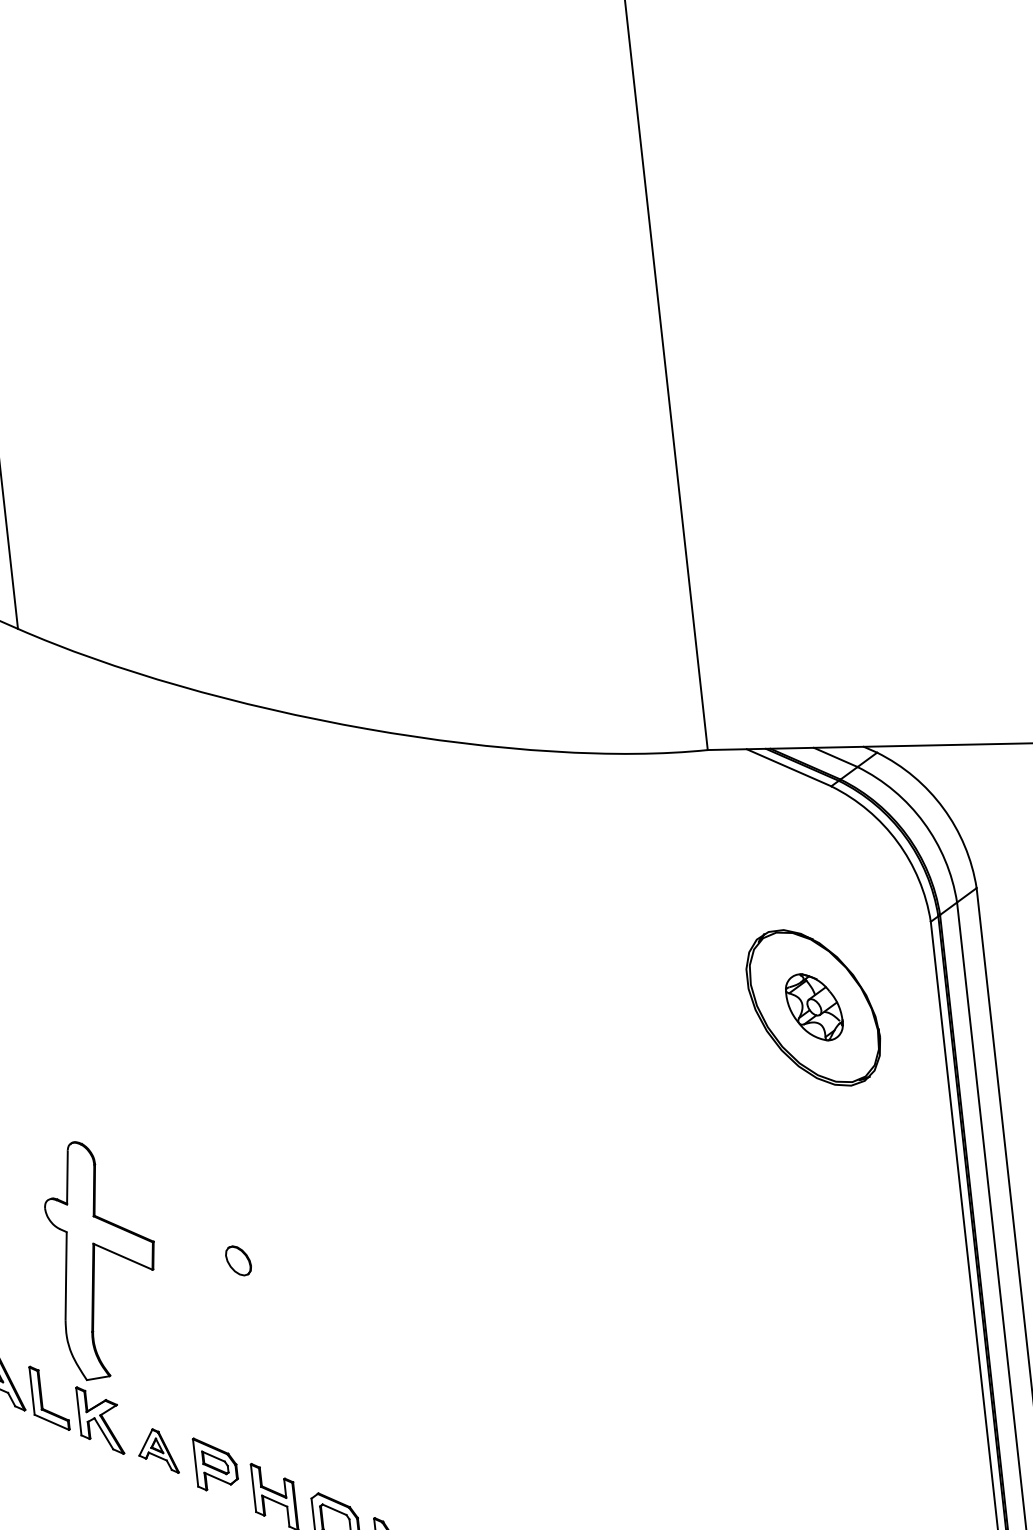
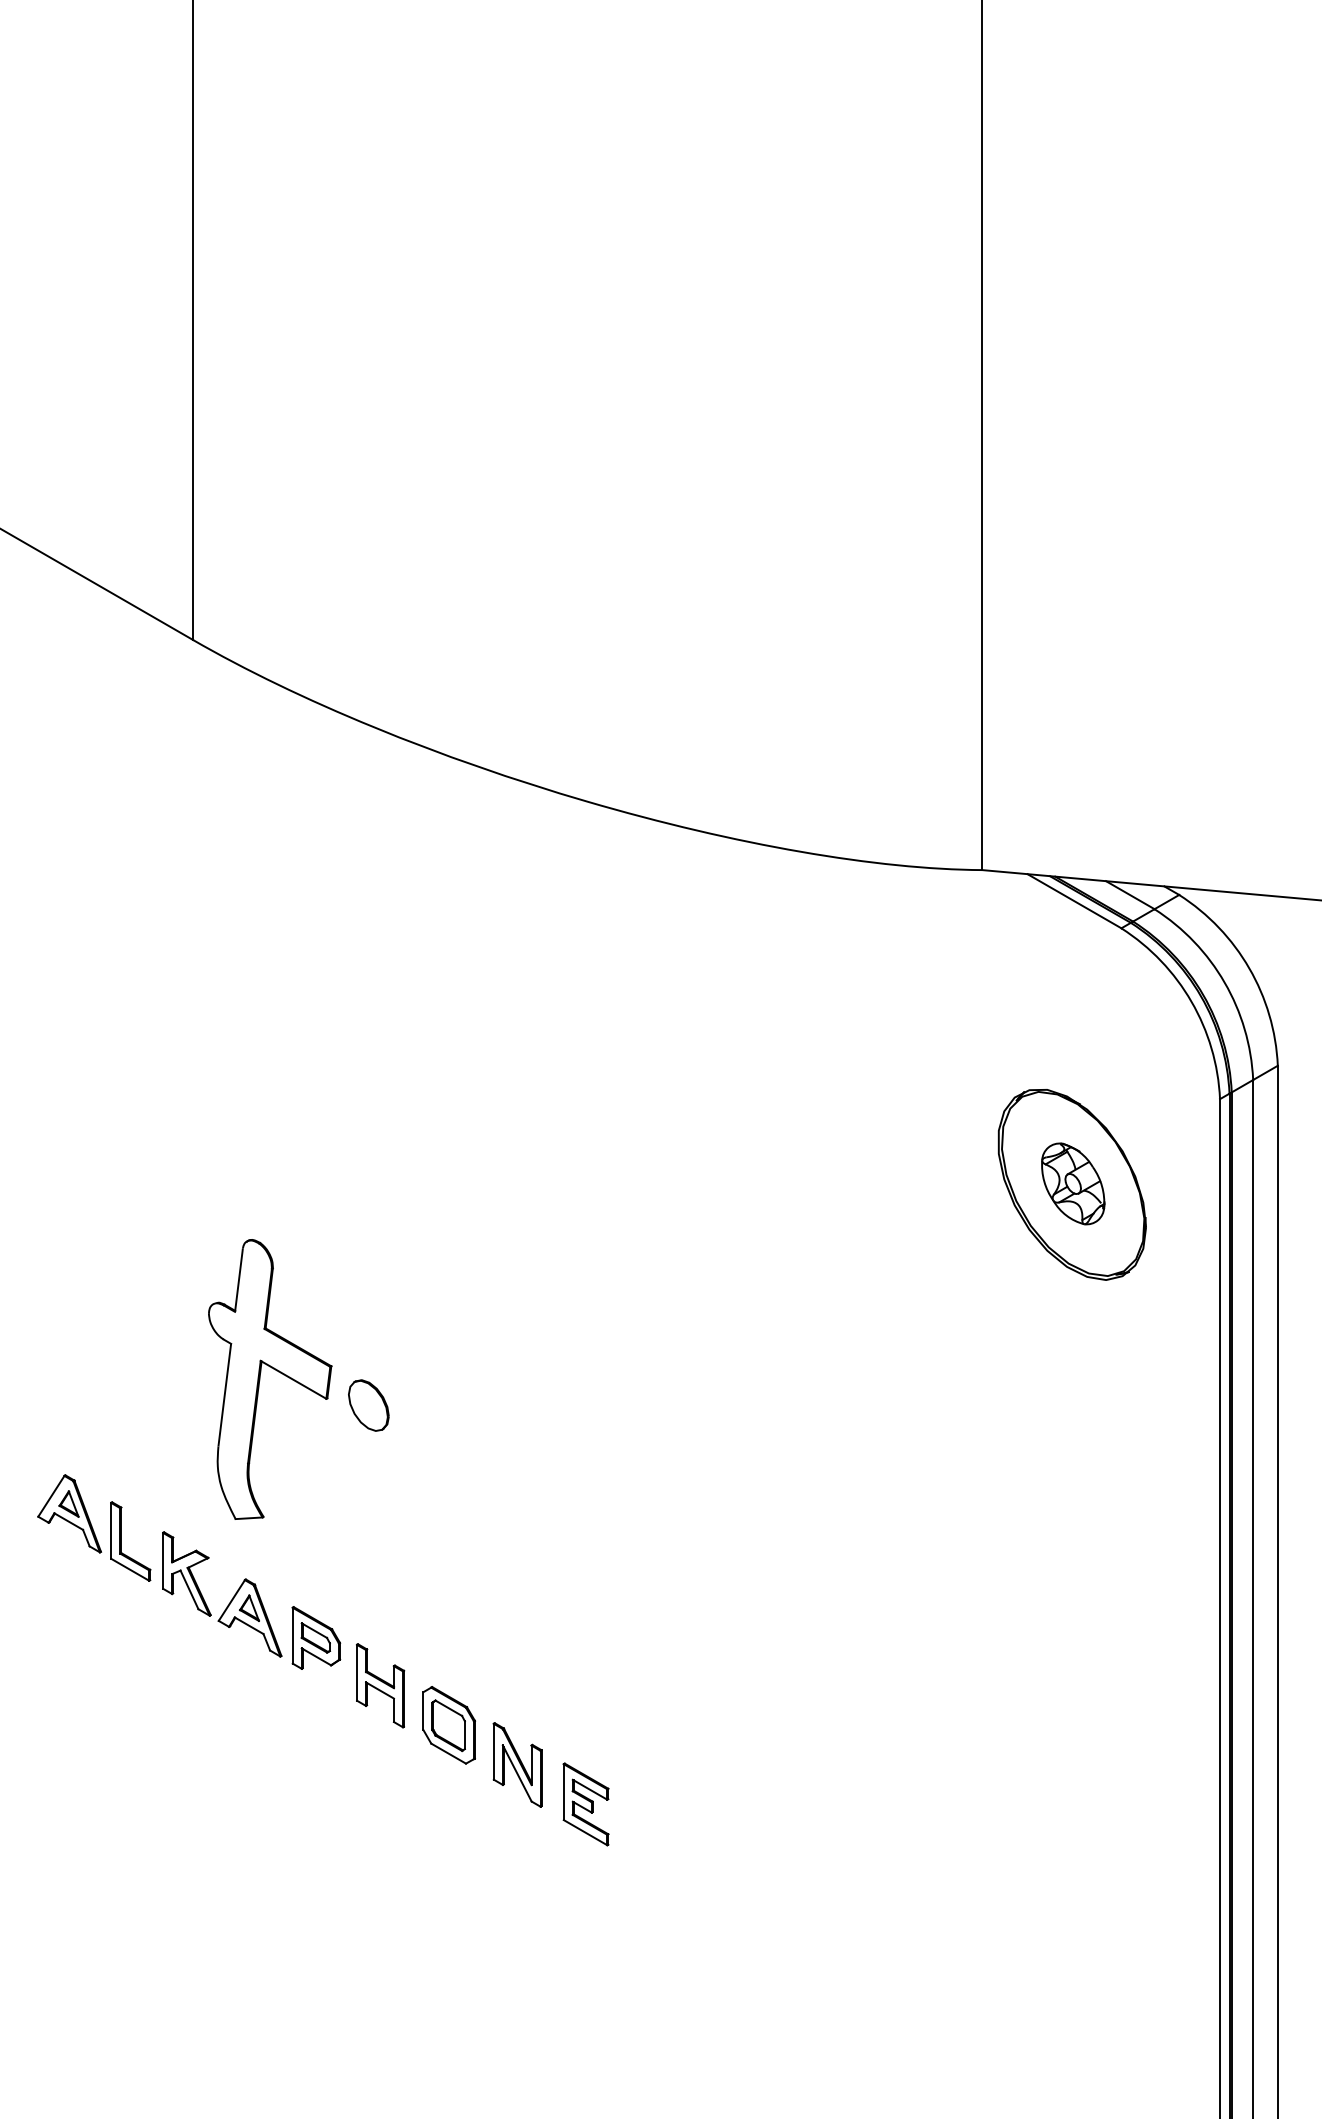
part: (107, 1251) -> (276, 1371), moved
part: (238, 1260) -> (368, 1405), size x1.43
part: (157, 1451) -> (249, 1617), size x1.43

